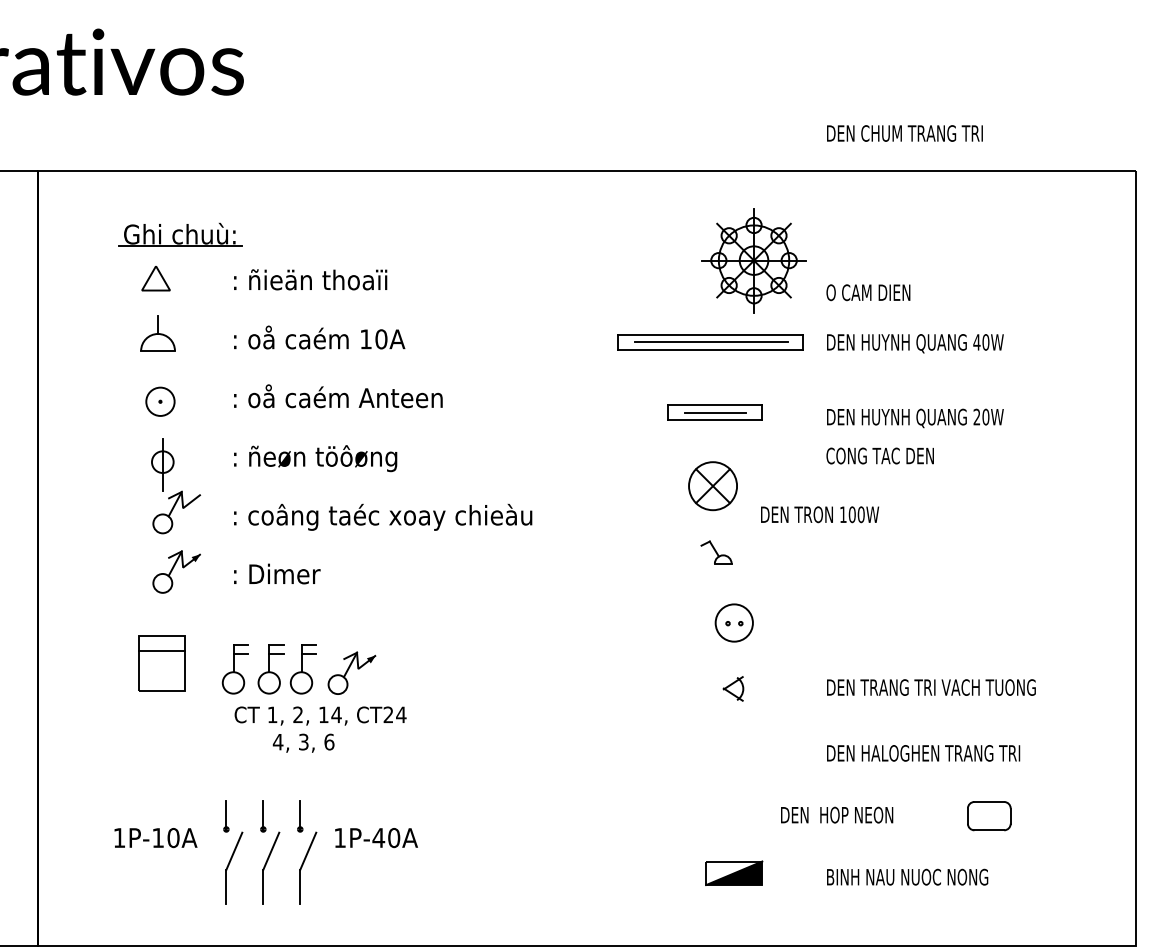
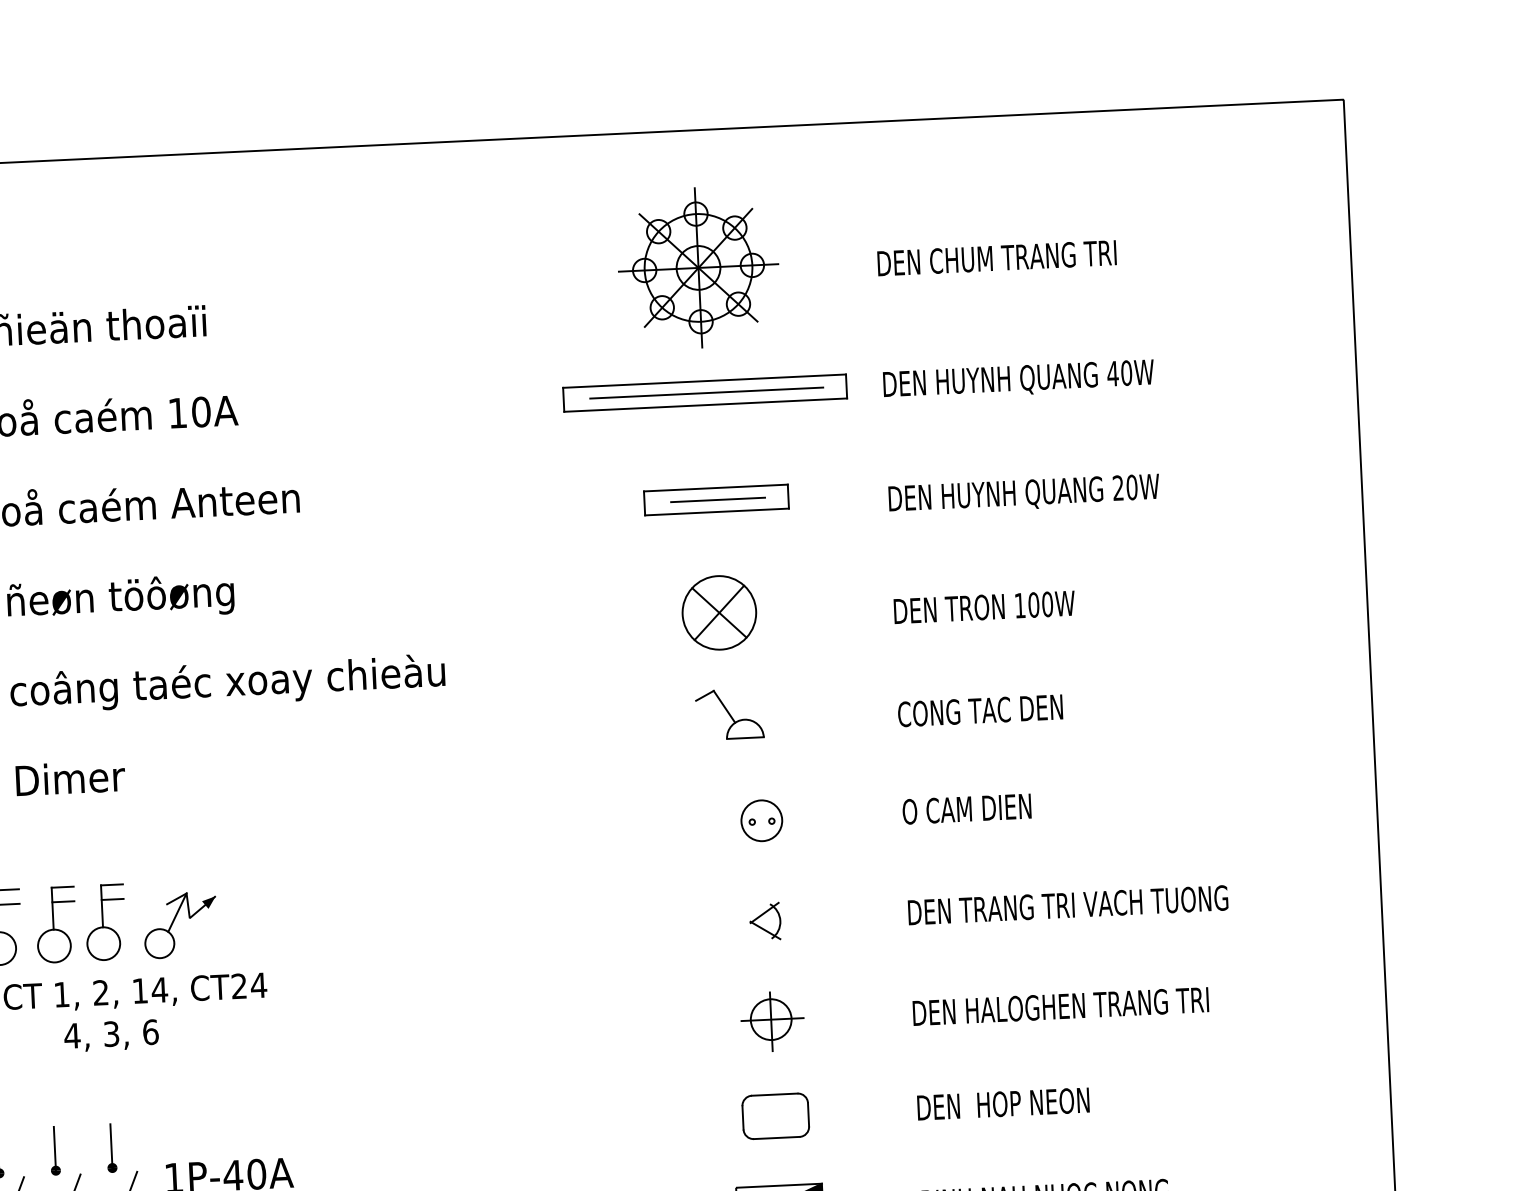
text: (904, 133) -> (996, 258), moved
part: (753, 260) -> (697, 267), moved
text: (868, 292) -> (967, 808), moved
text: (879, 455) -> (979, 710), moved
text: (820, 514) -> (985, 606), moved
part: (716, 552) -> (729, 714), size x1.43
circle: (734, 622) -> (762, 819), size x0.71
part: (734, 754) -> (771, 1021), added
text: (837, 814) -> (1003, 1103), moved
part: (989, 816) -> (776, 1116), moved

